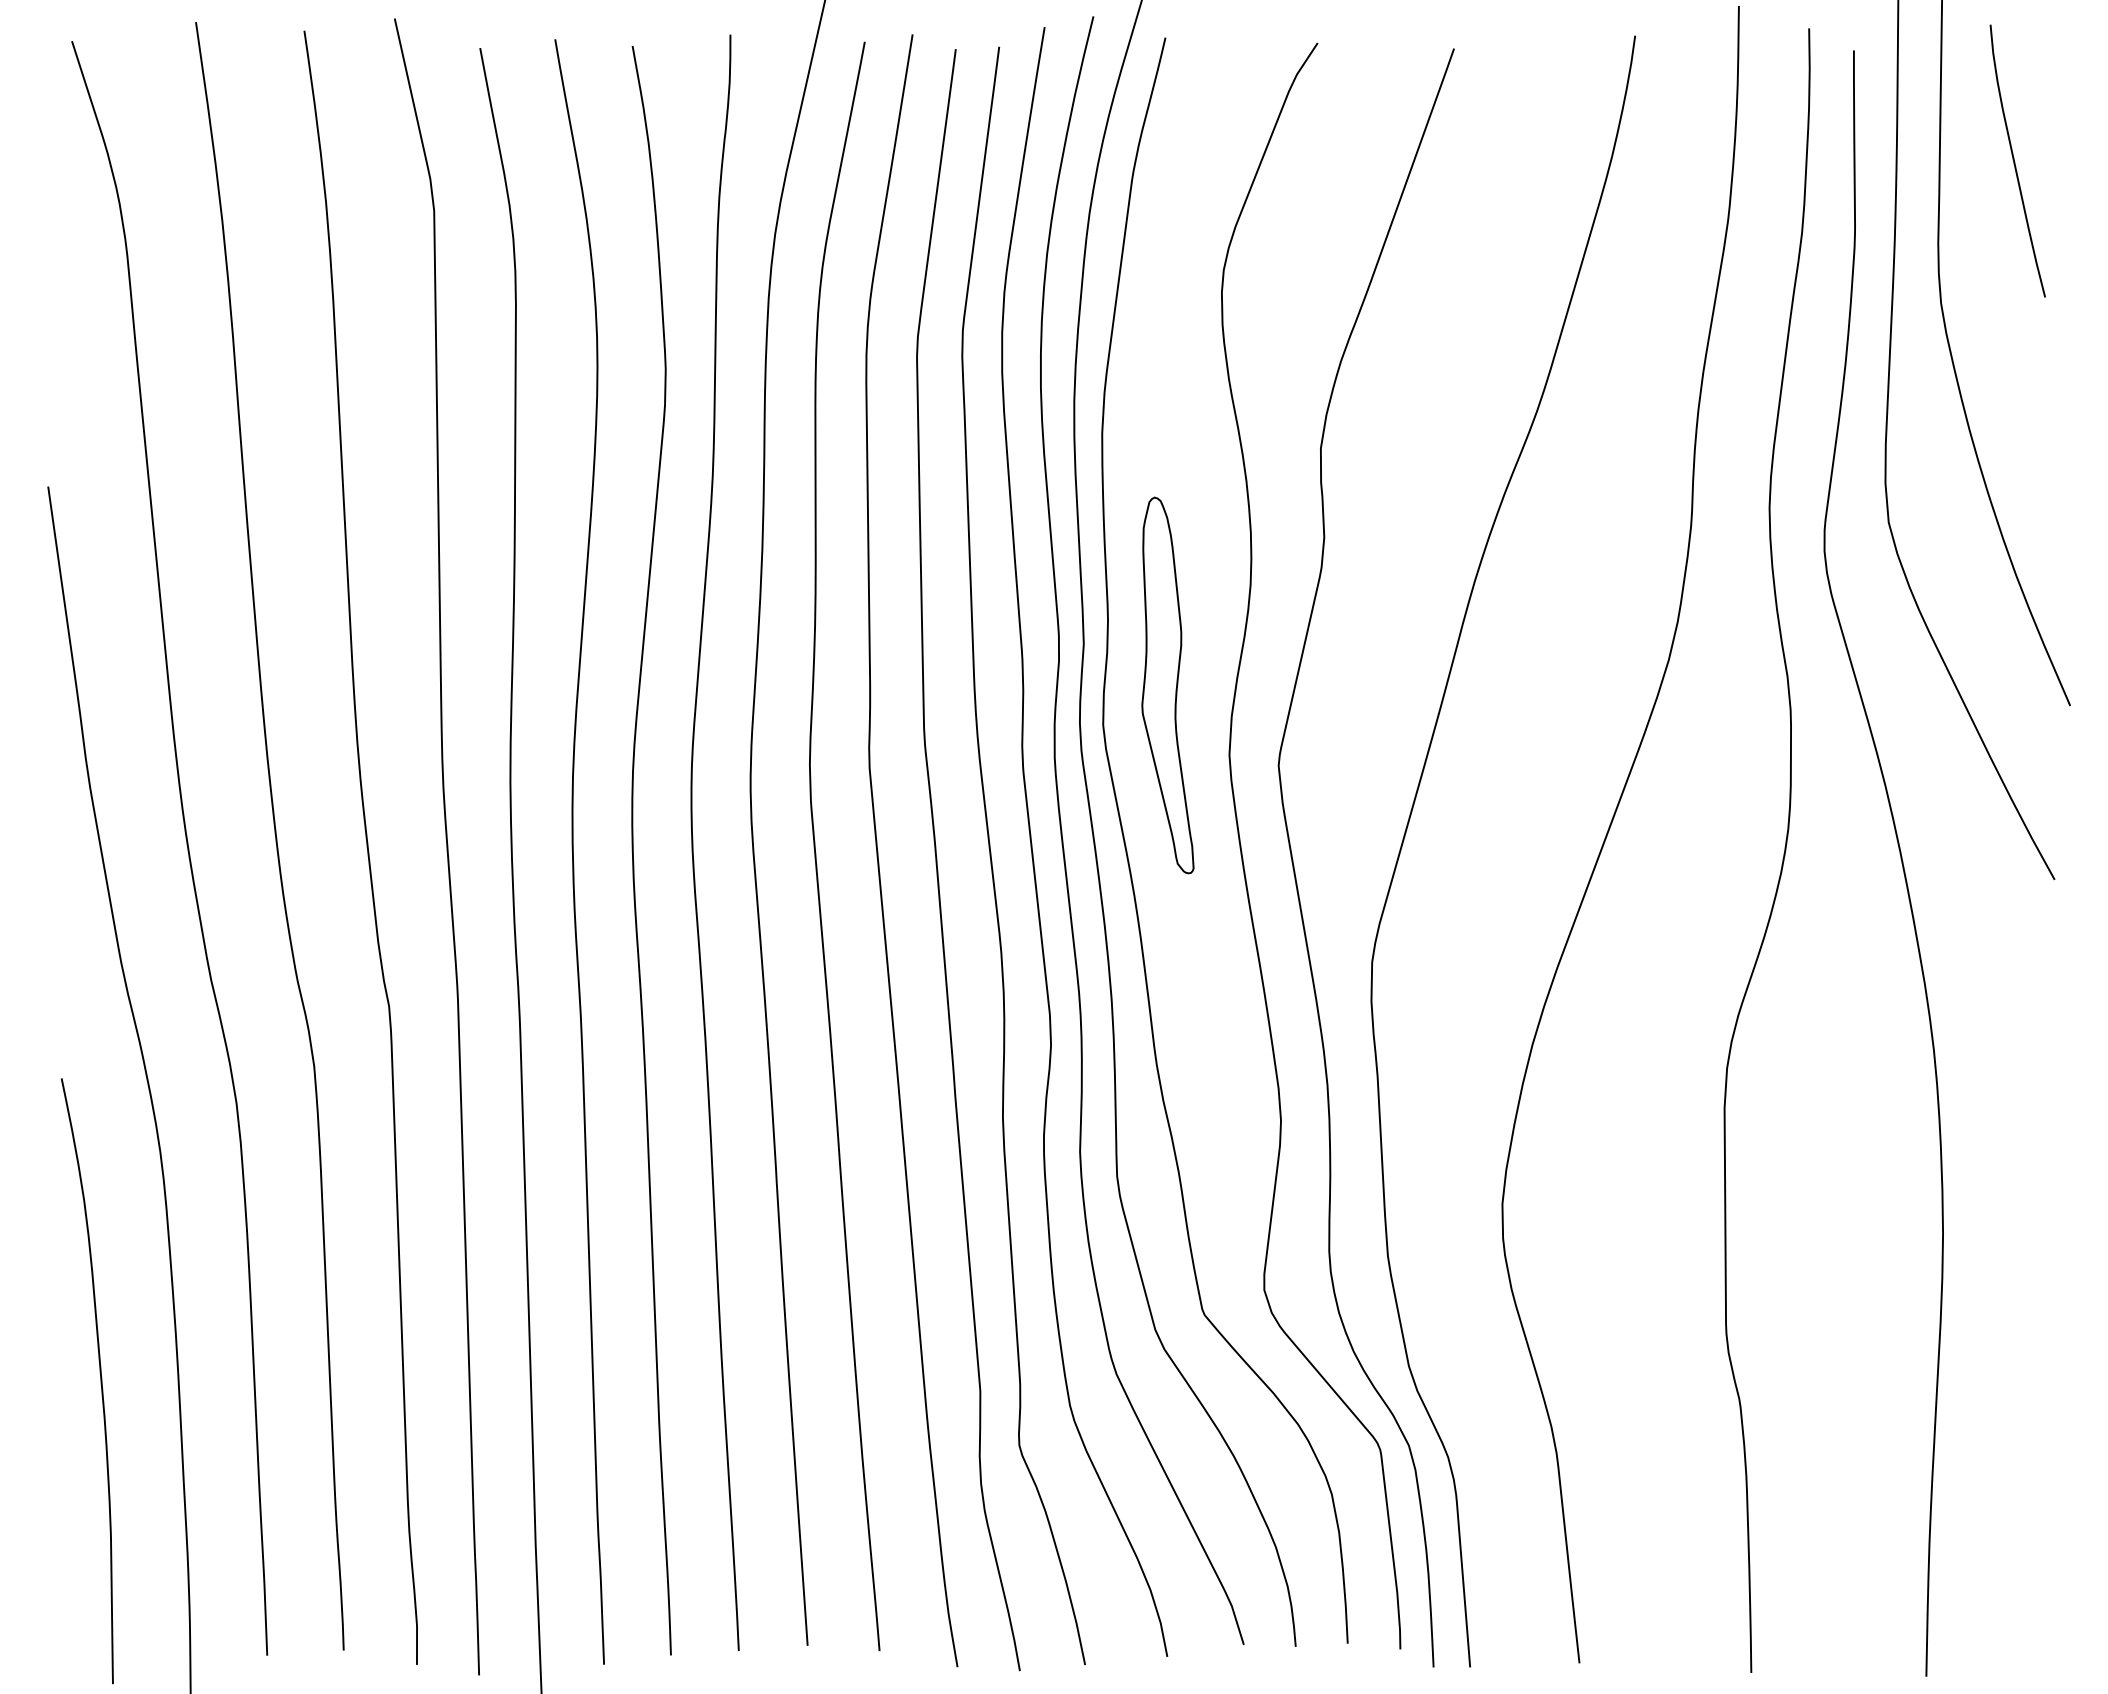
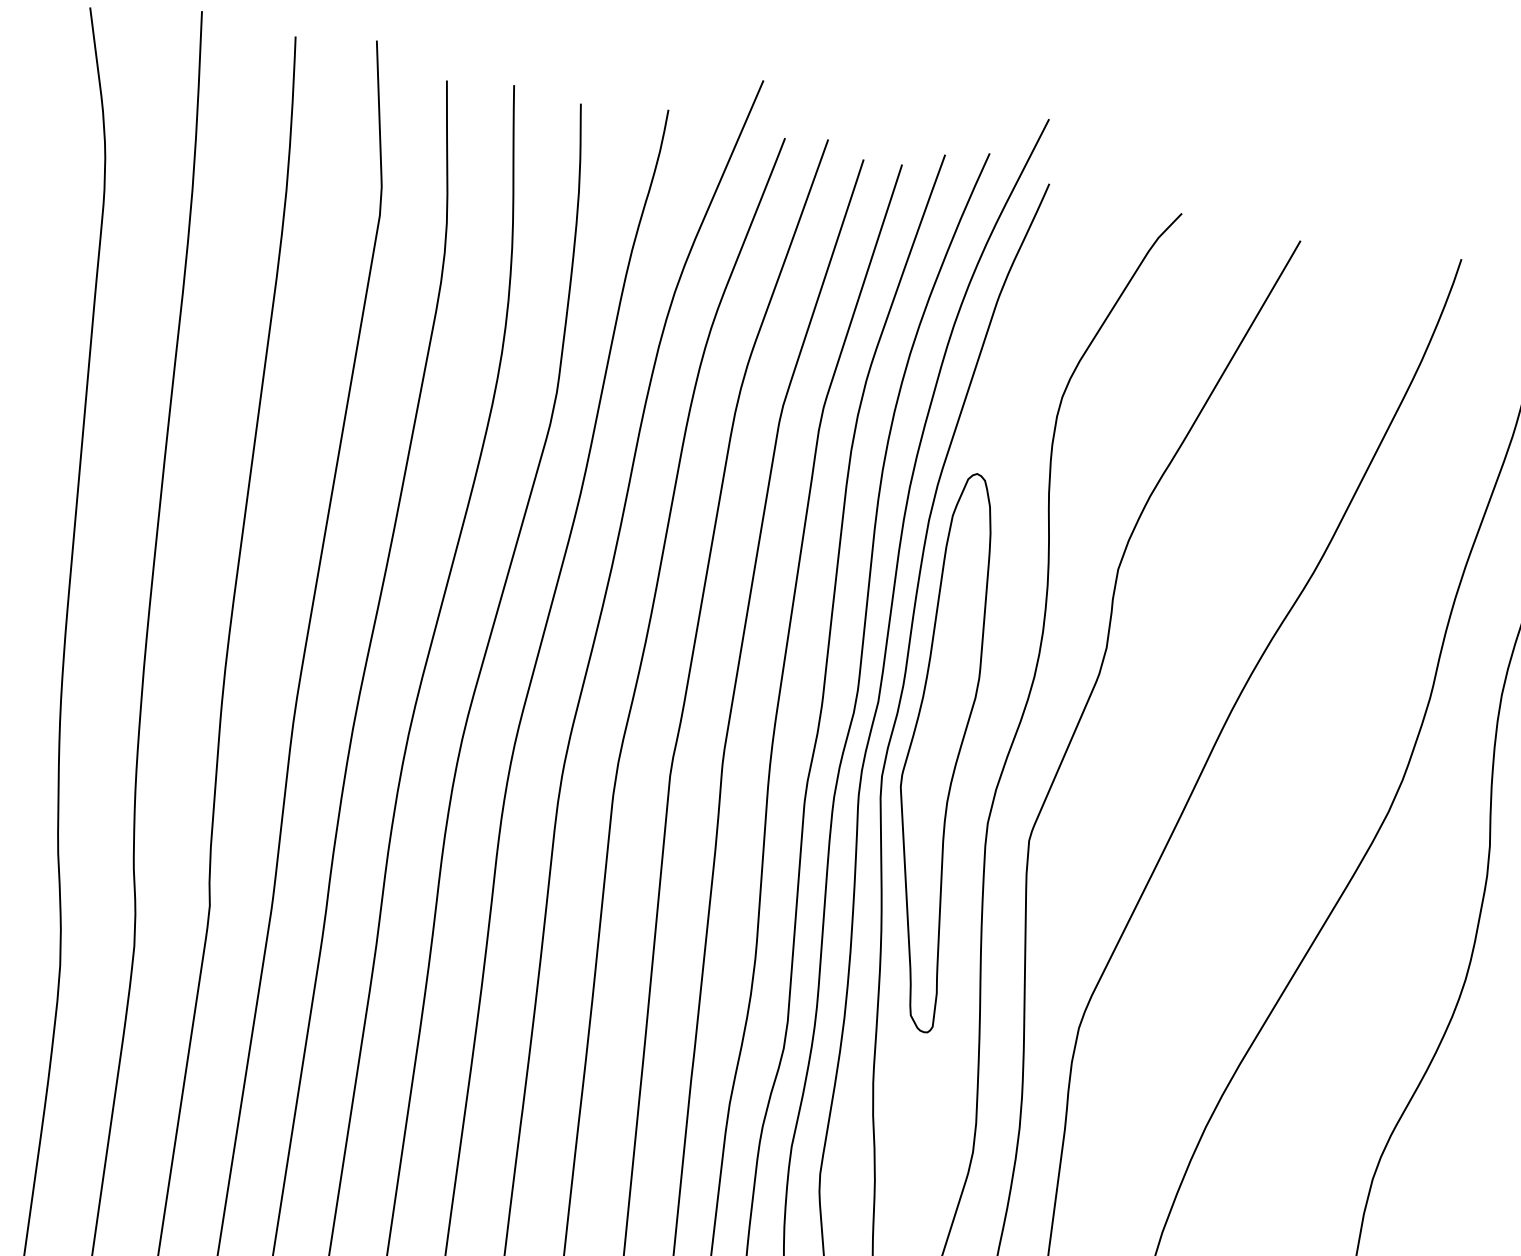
part: (1167, 685) -> (944, 752), size x1.67

